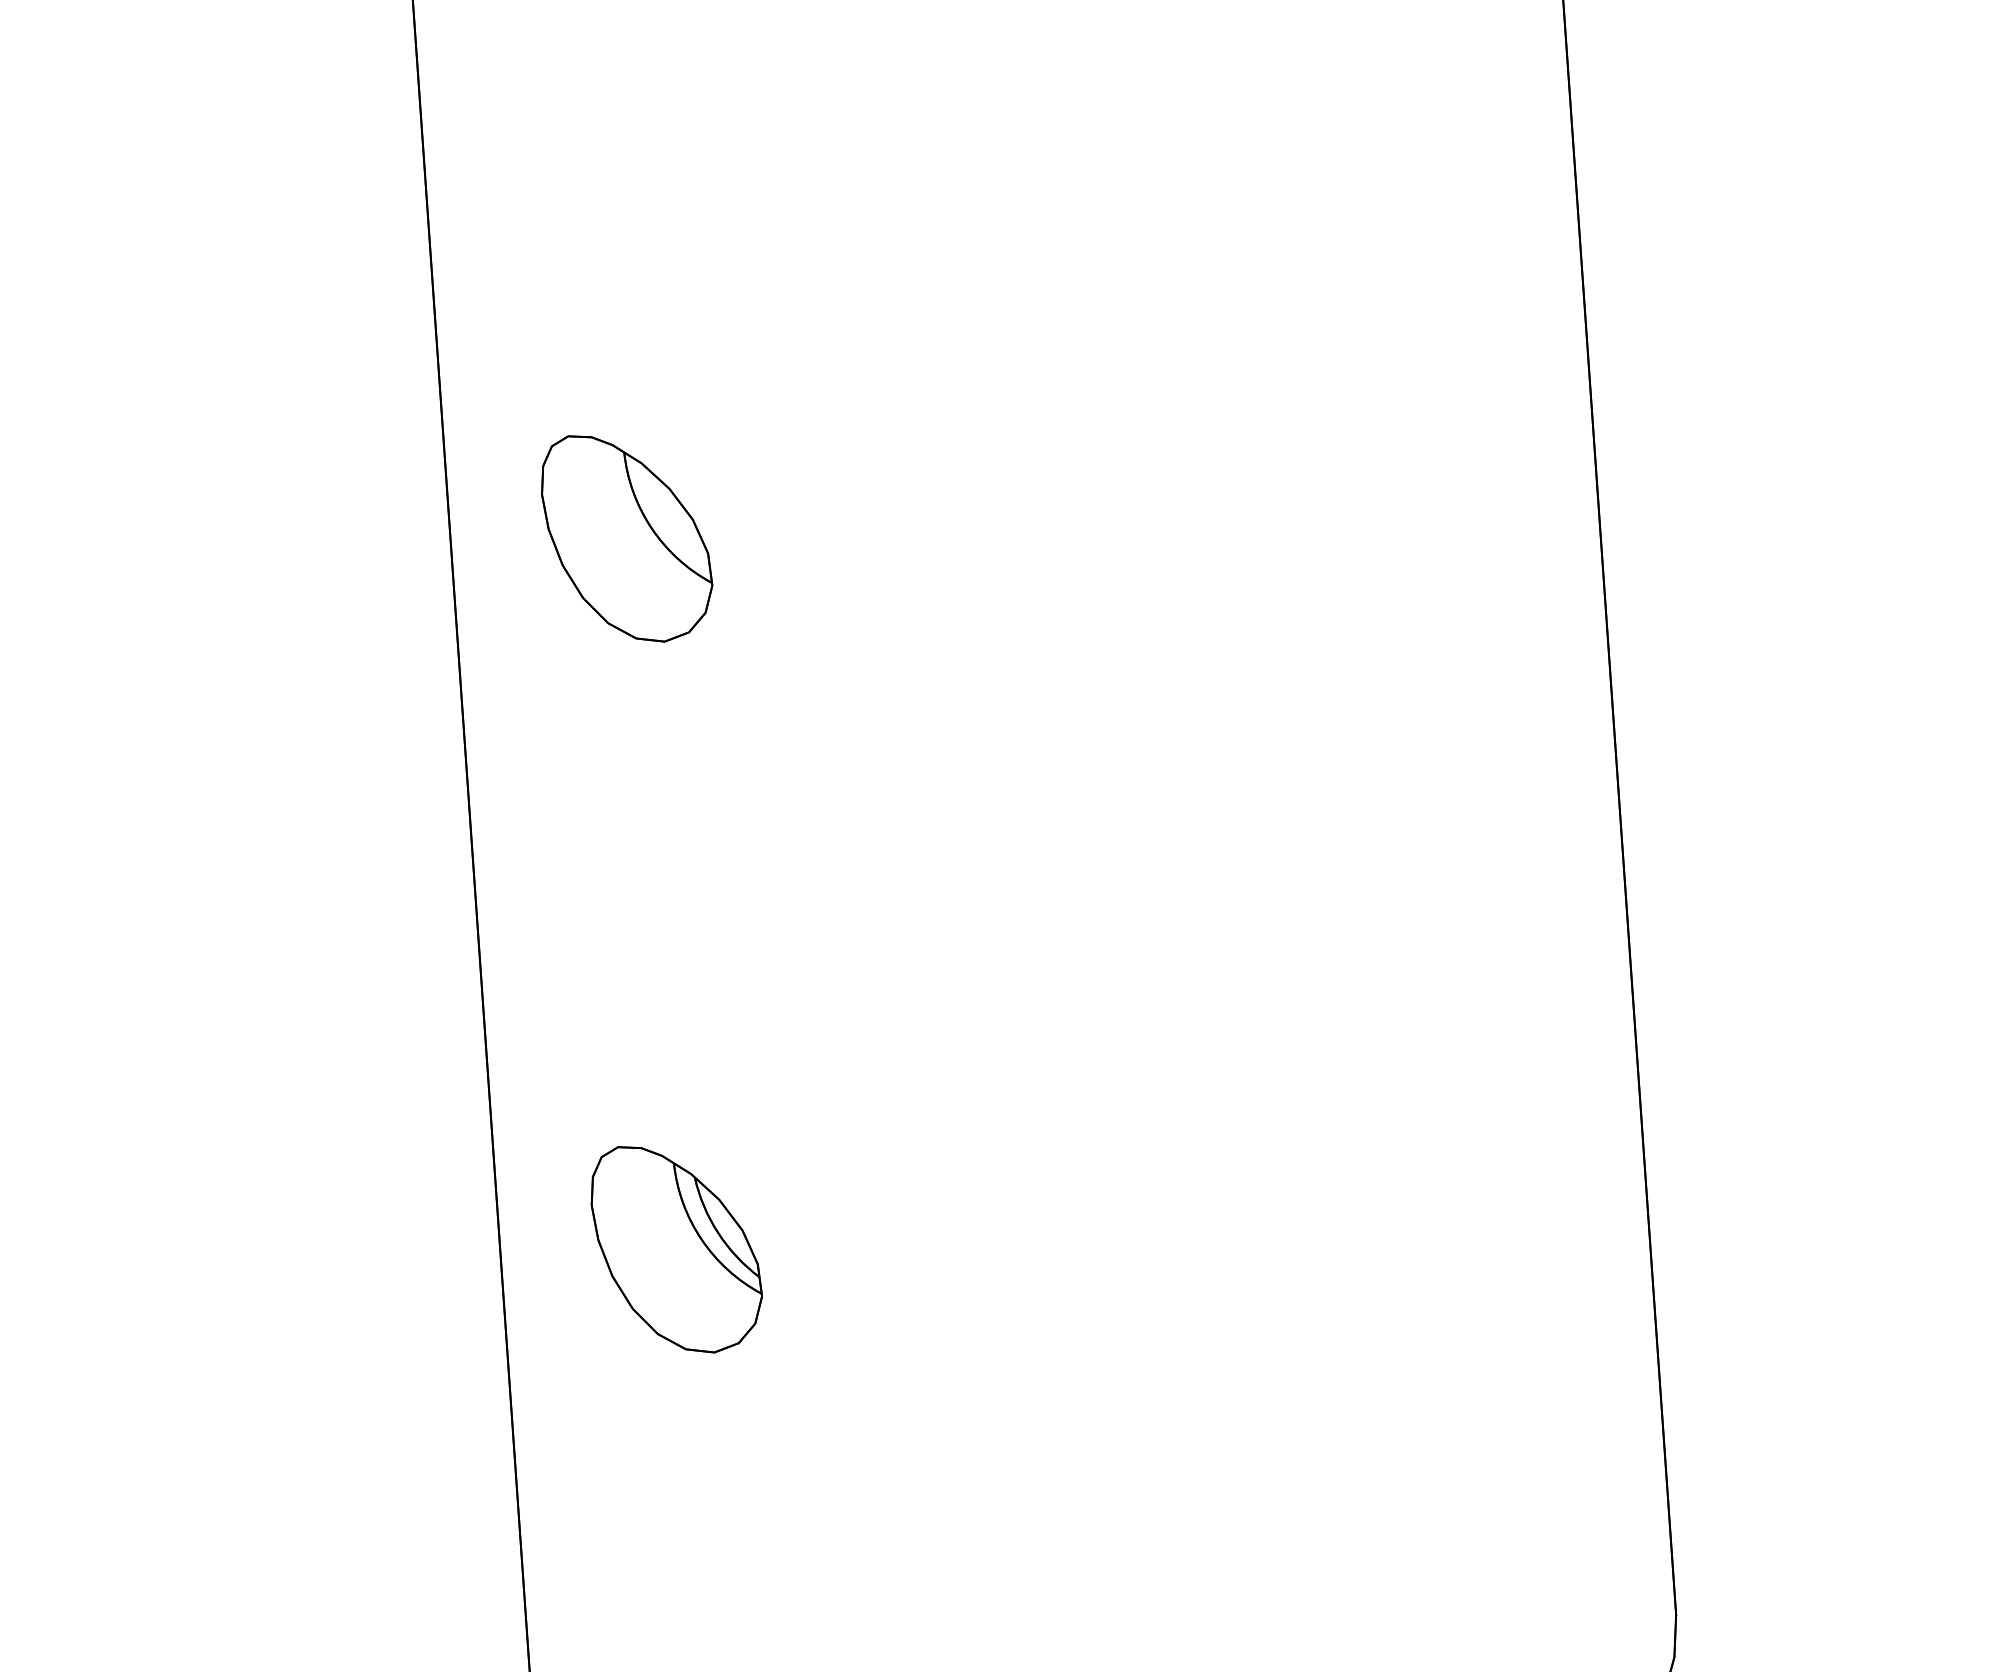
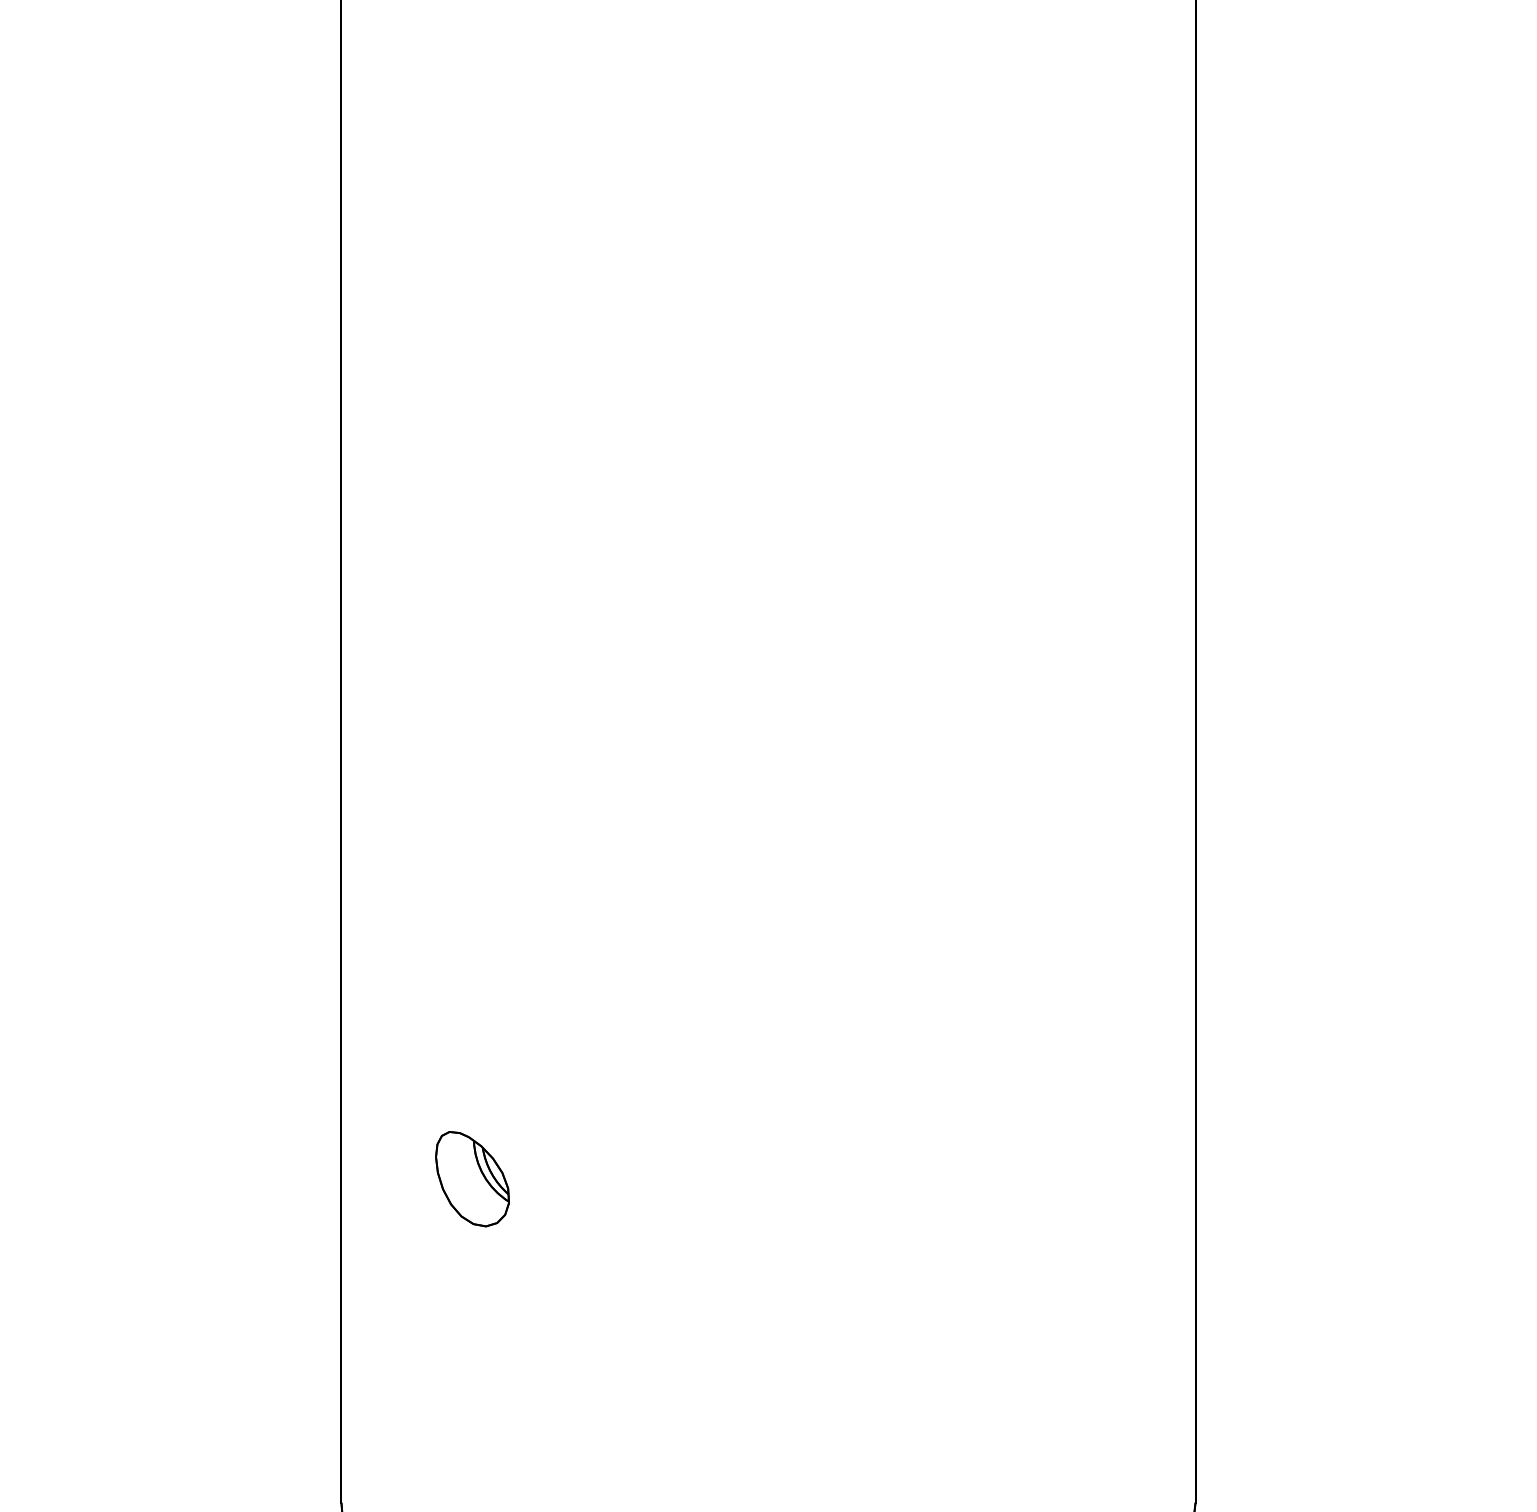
part: (626, 537) -> (472, 648), removed
part: (676, 1248) -> (472, 1178), size x0.6

